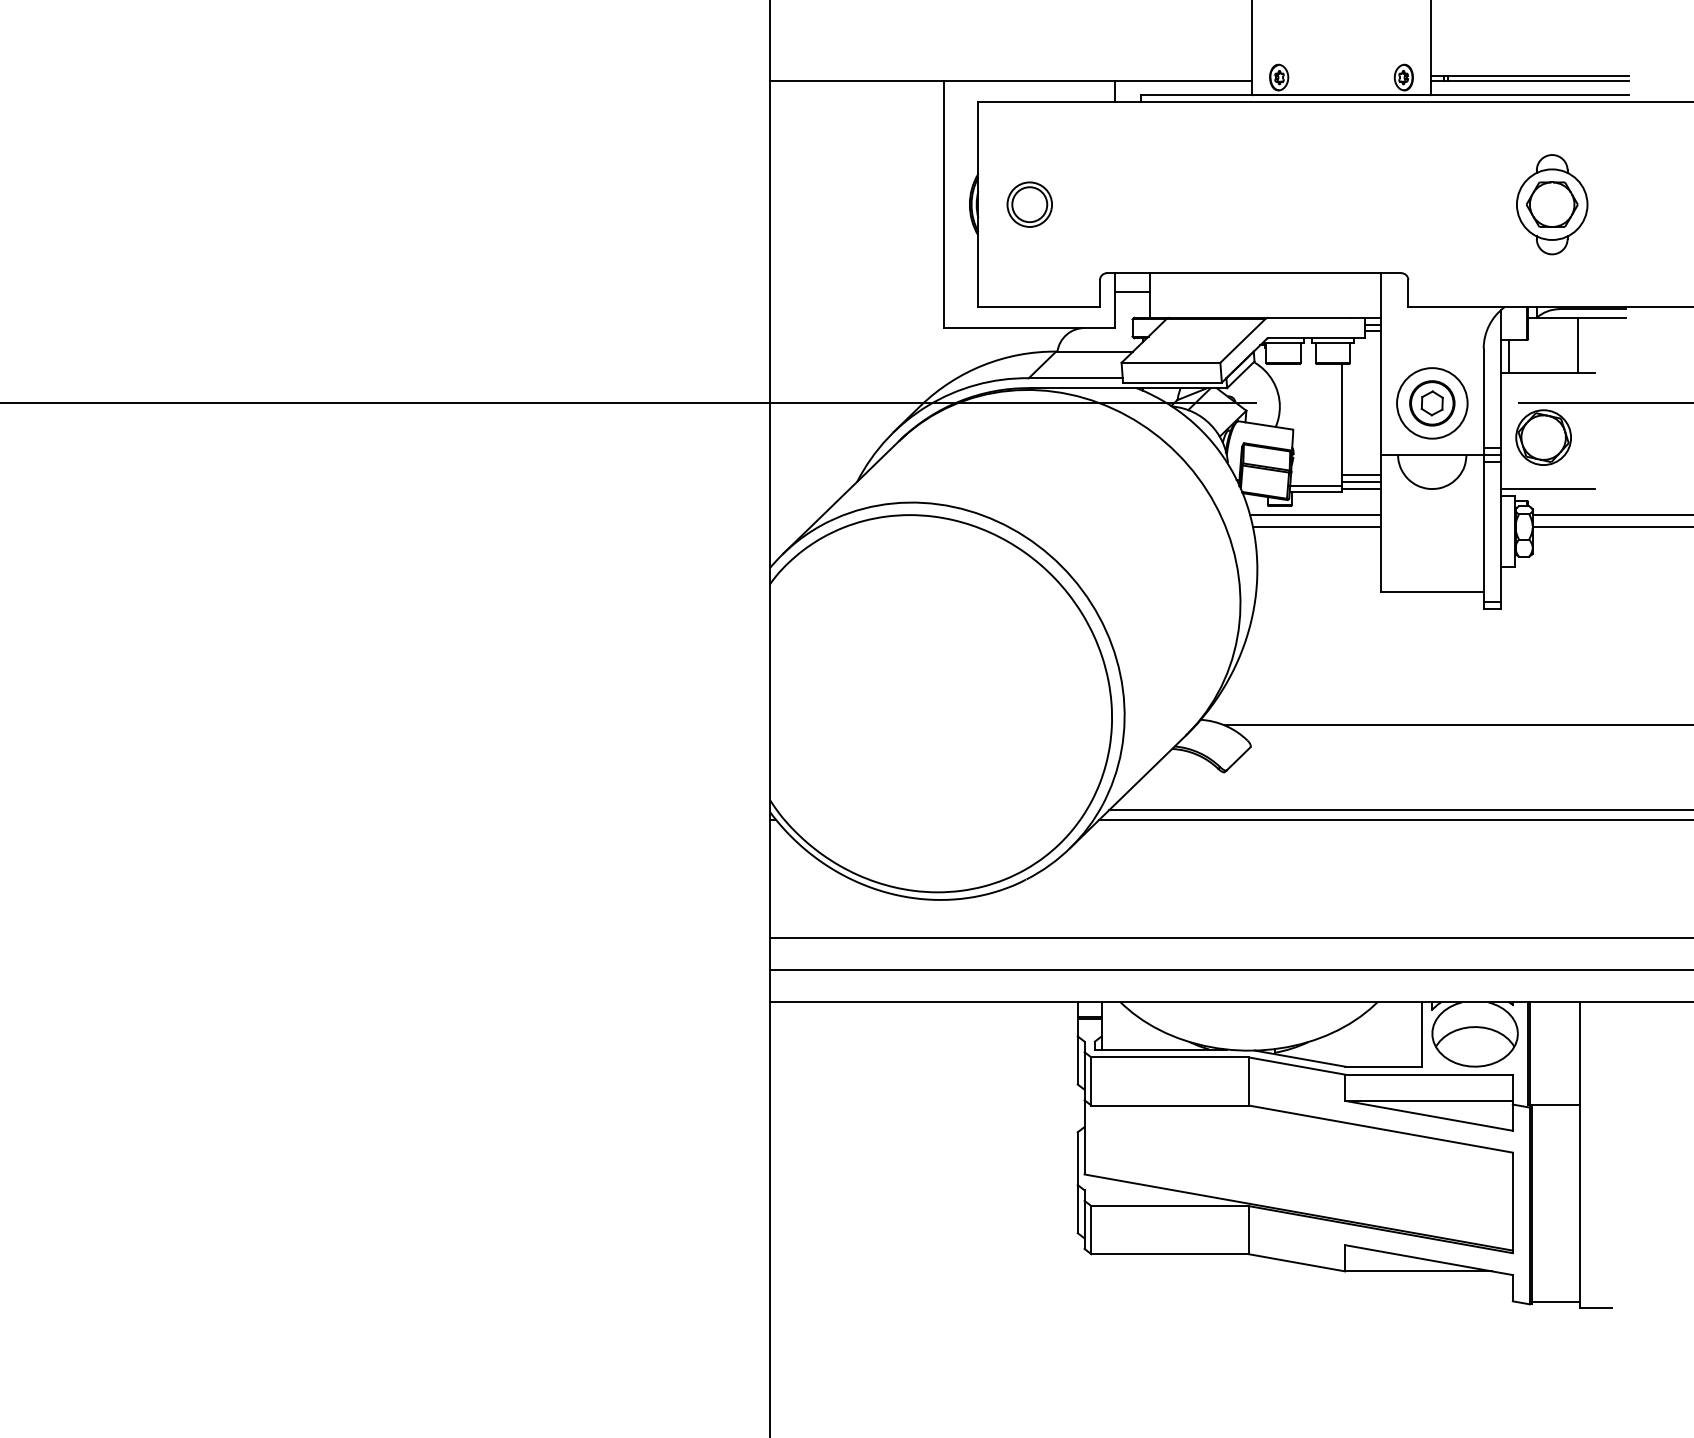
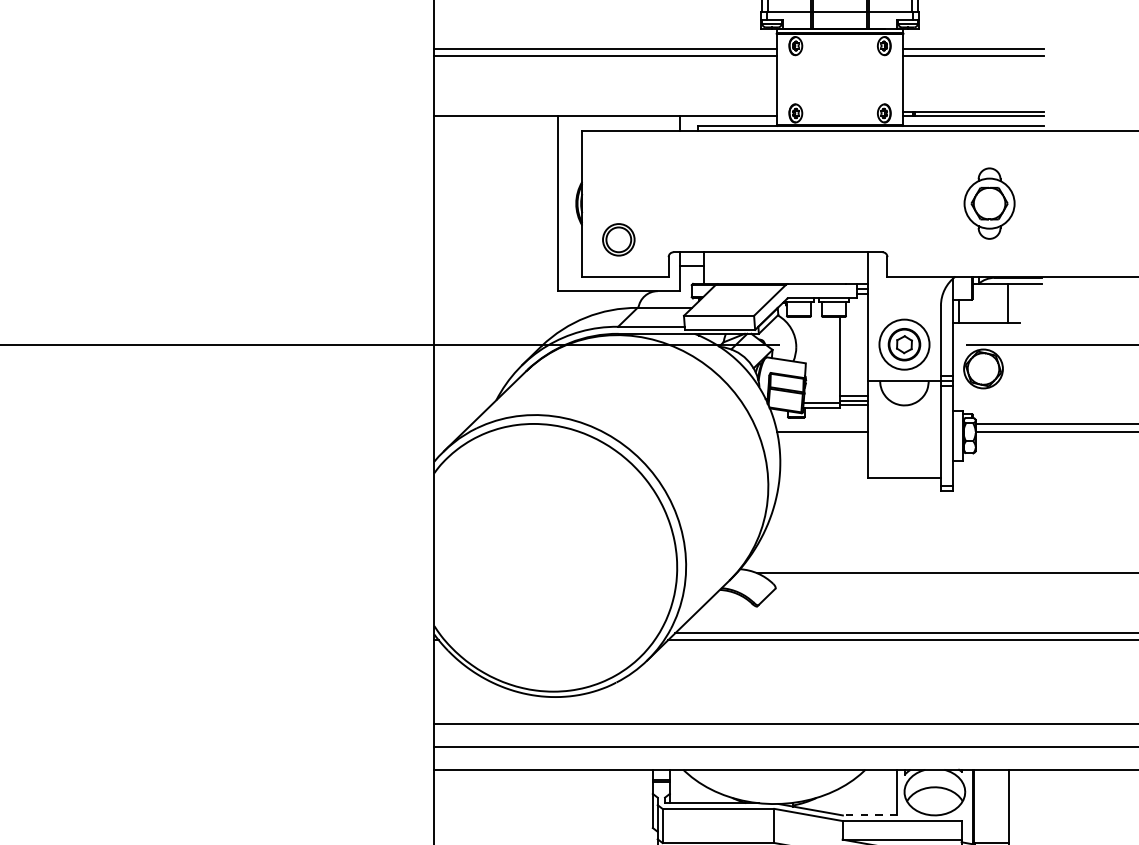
part: (1029, 204) -> (618, 239), moved
line: (1547, 489) -> (986, 405), removed
line: (1315, 514) -> (821, 423), removed
line: (1383, 1066) -> (869, 815), solid -> dashed

